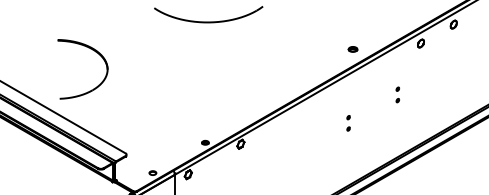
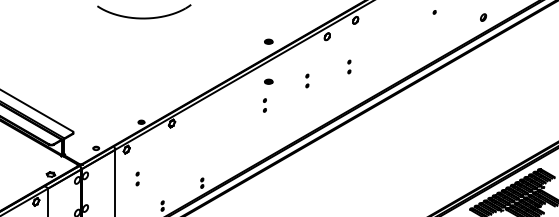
part: (95, 52) -> (46, 44), removed
part: (446, 78) -> (349, 66), added
part: (352, 95) -> (268, 81), added

